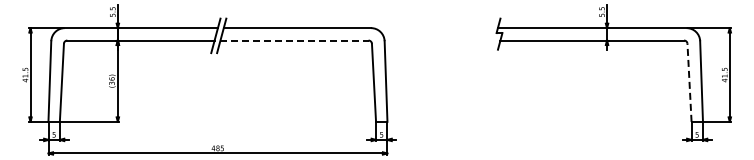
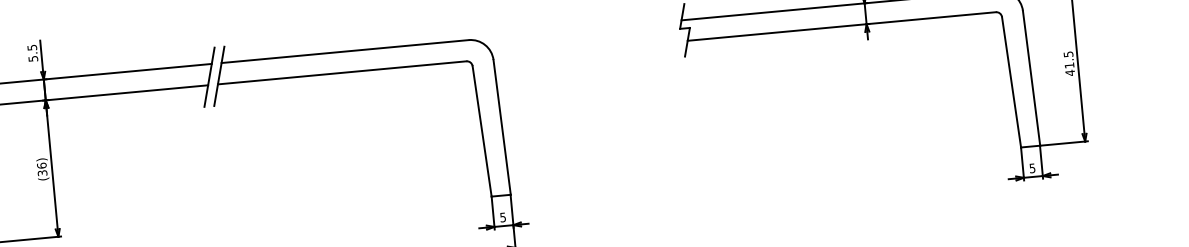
line: (295, 40) -> (343, 72), dashed -> solid
line: (689, 82) -> (1011, 81), dashed -> solid

